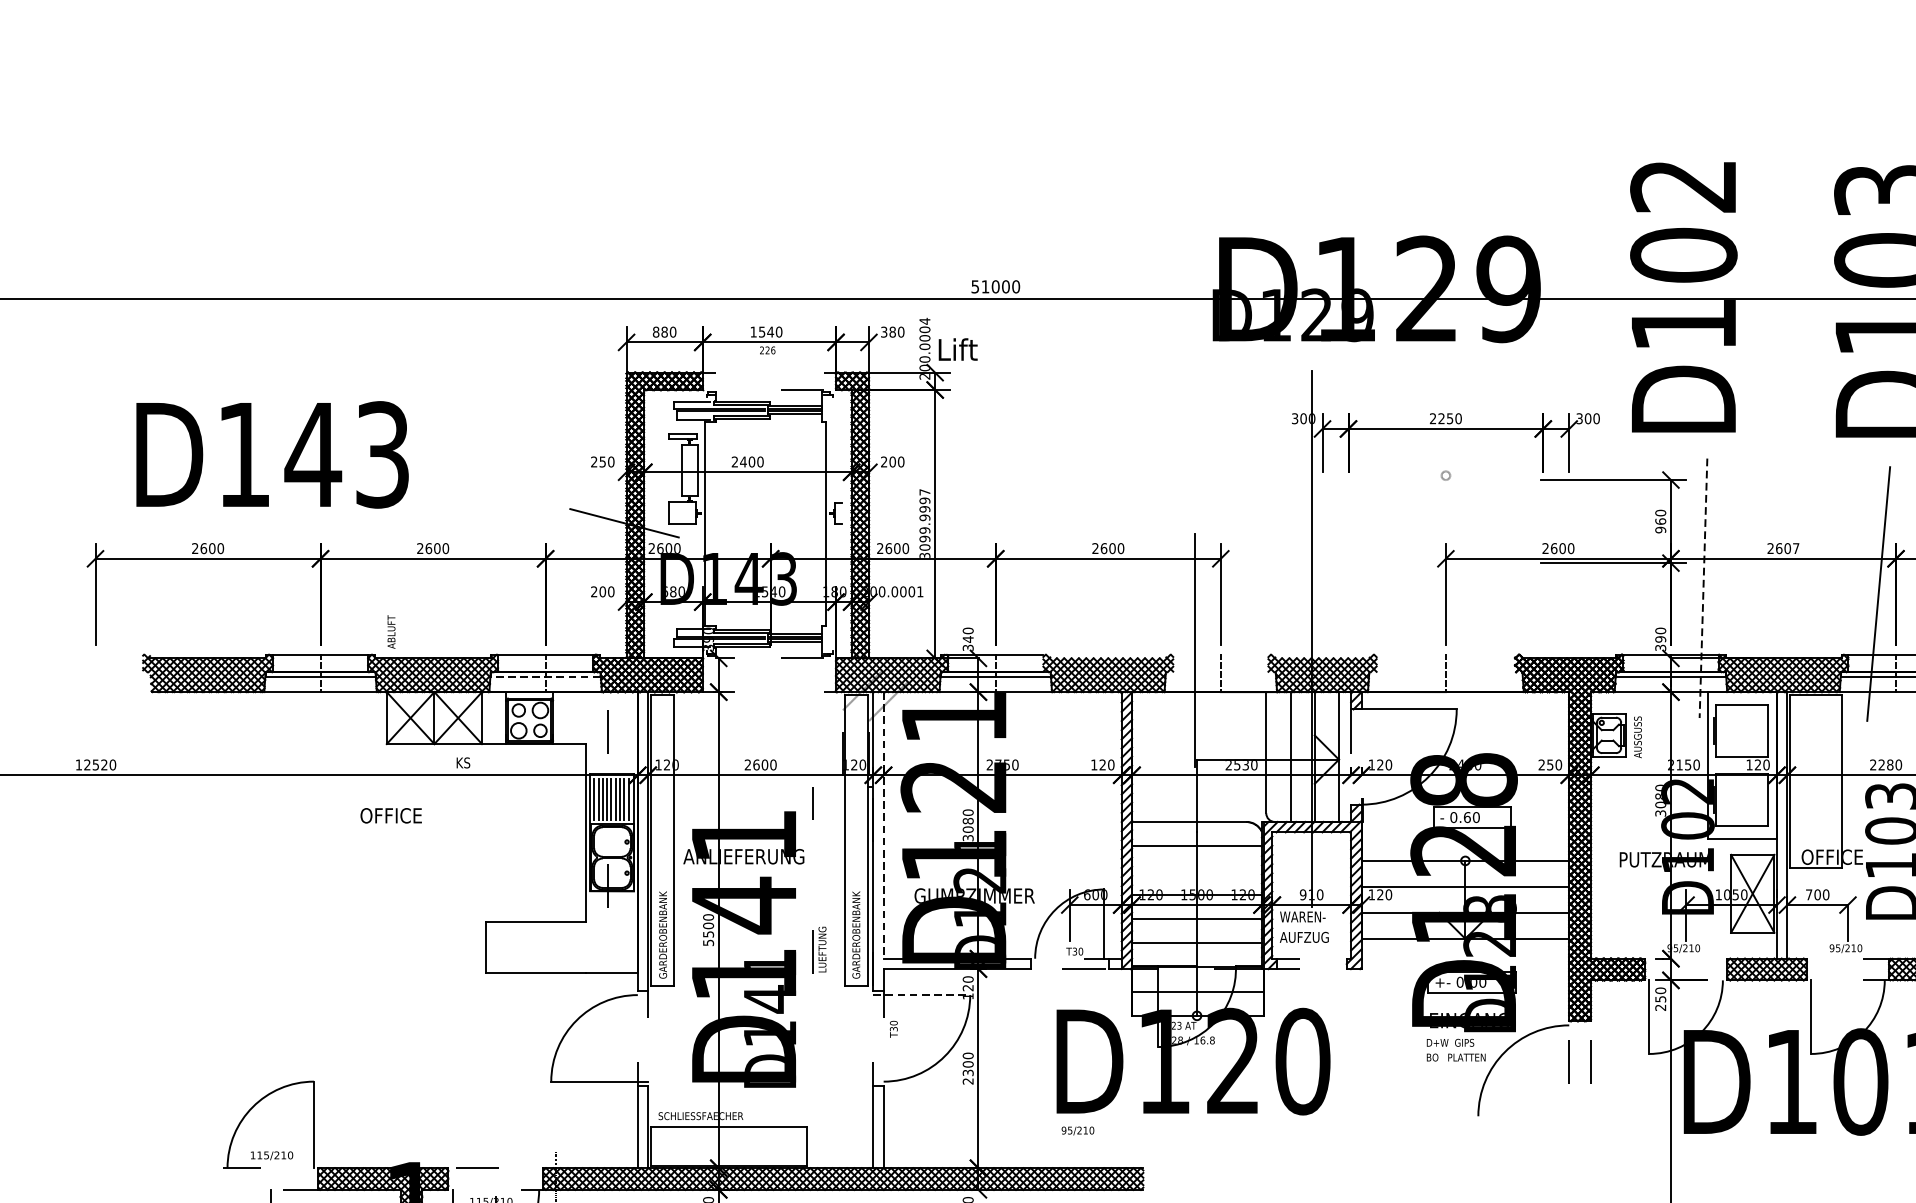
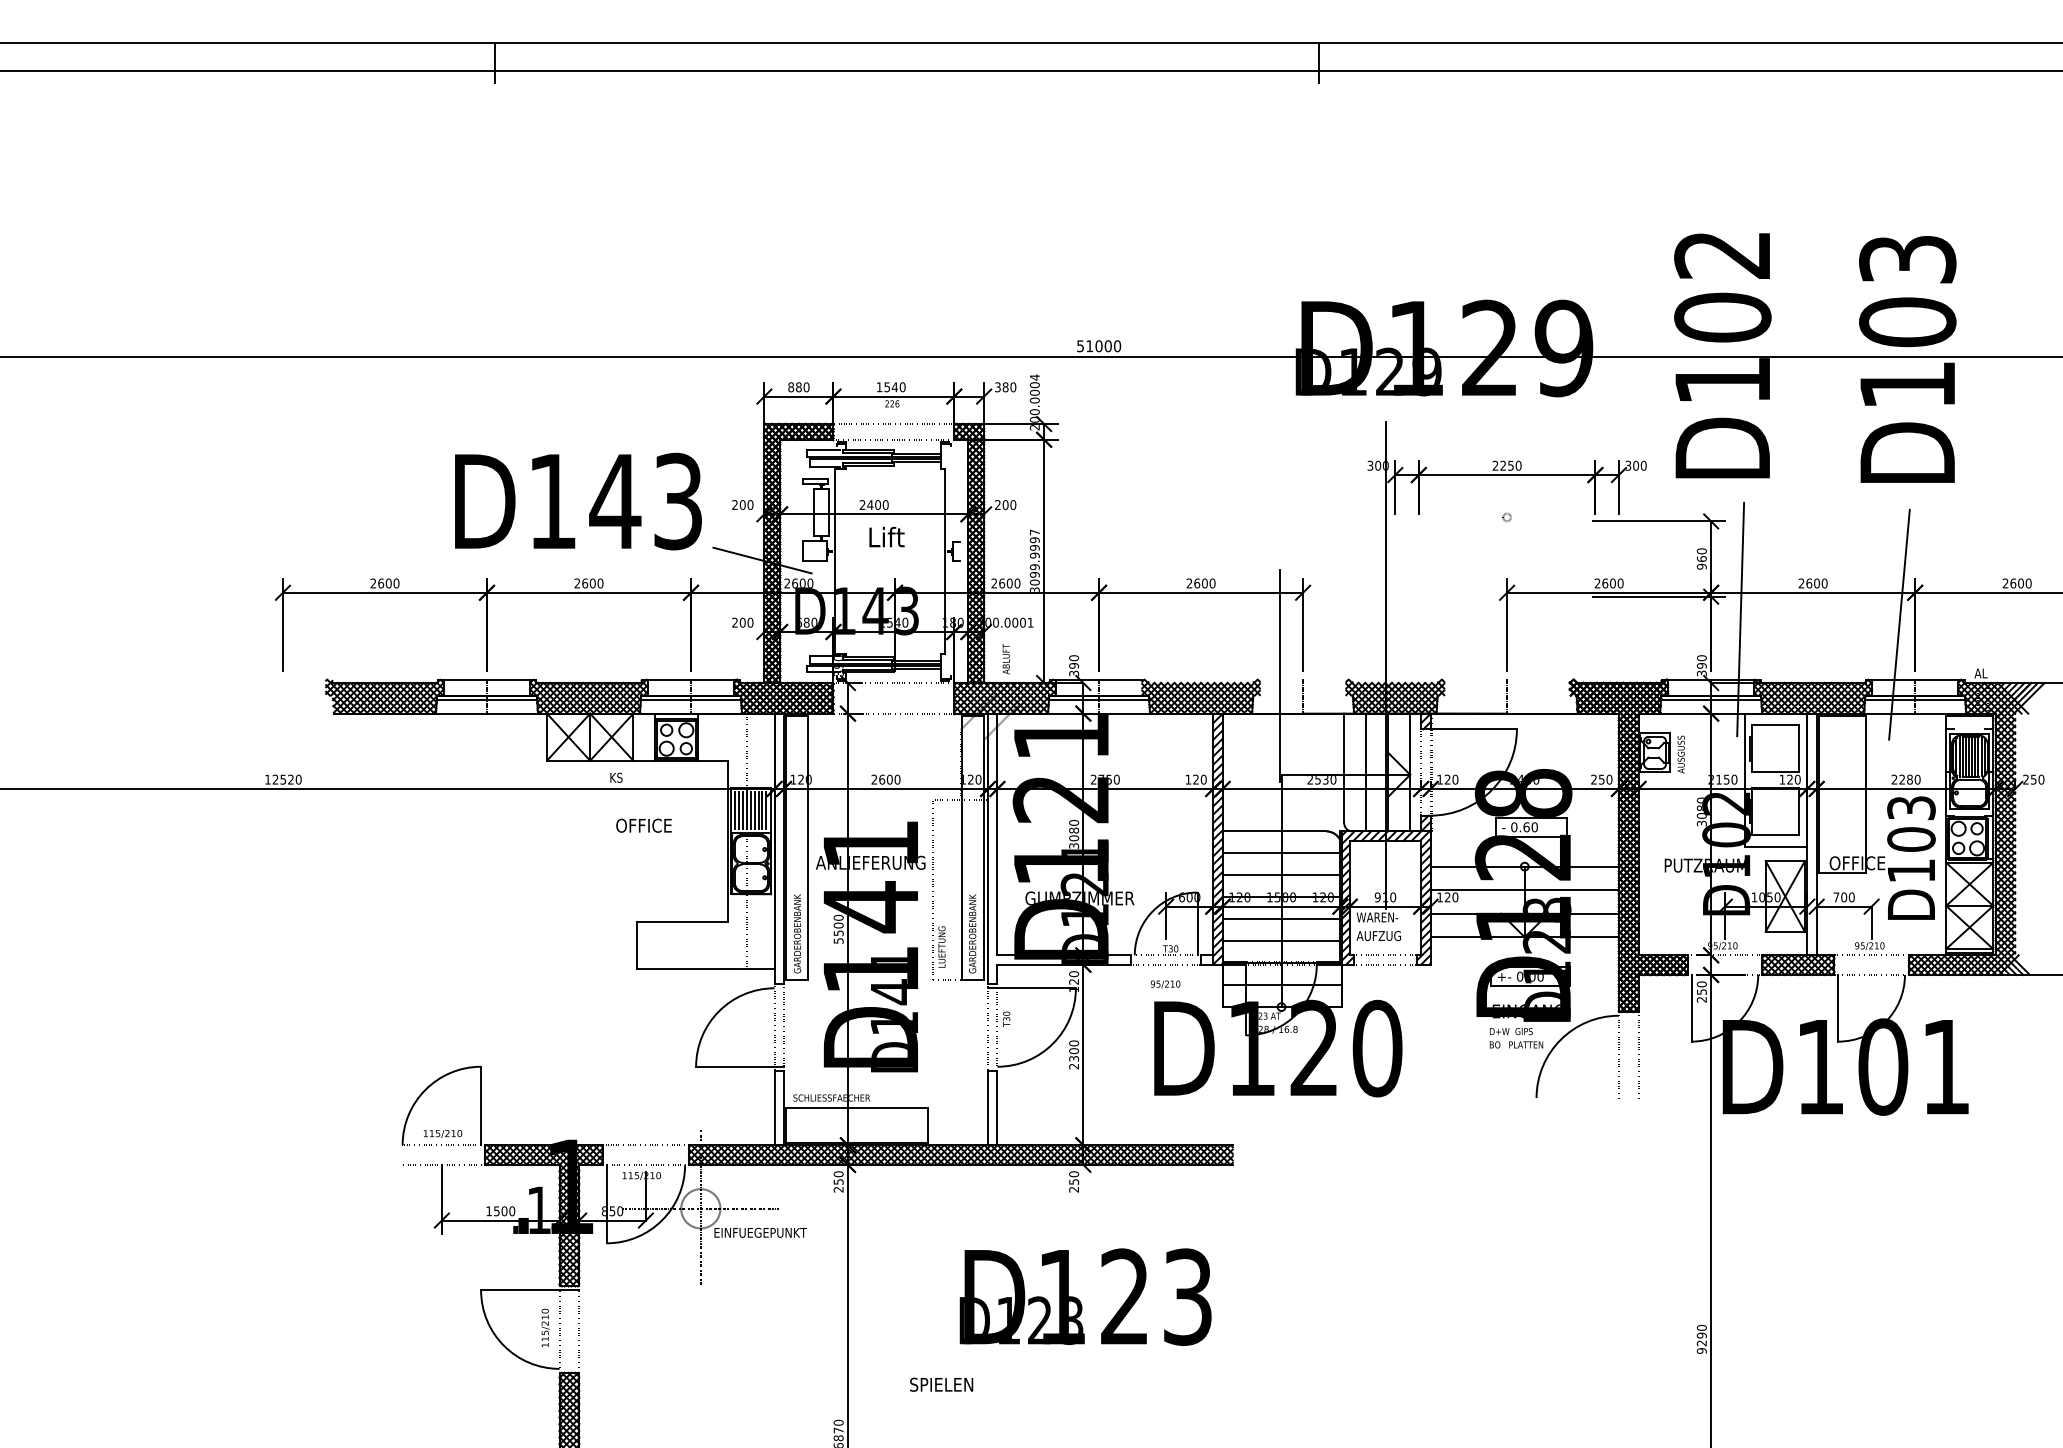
text: (957, 348) -> (886, 536), moved
text: (272, 454) -> (578, 501), moved
text: (602, 461) -> (742, 504), 250 -> 200
text: (1795, 548) -> (1824, 583), 2607 -> 2600
line: (1703, 588) -> (1740, 619), dashed -> solid
text: (390, 632) -> (1005, 659), moved
text: (968, 639) -> (1074, 665), 340 -> 390
line: (546, 677) -> (691, 700), dashed -> solid
text: (390, 815) -> (643, 825), moved
line: (883, 825) -> (997, 834), dashed -> solid
line: (1197, 870) -> (1281, 875), added
line: (921, 995) -> (1031, 988), dashed -> solid
text: (1077, 1131) -> (1165, 984), moved

